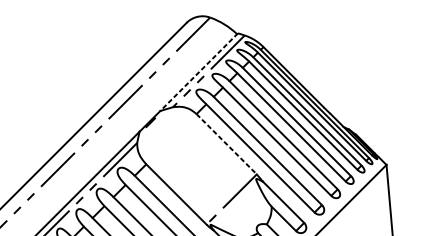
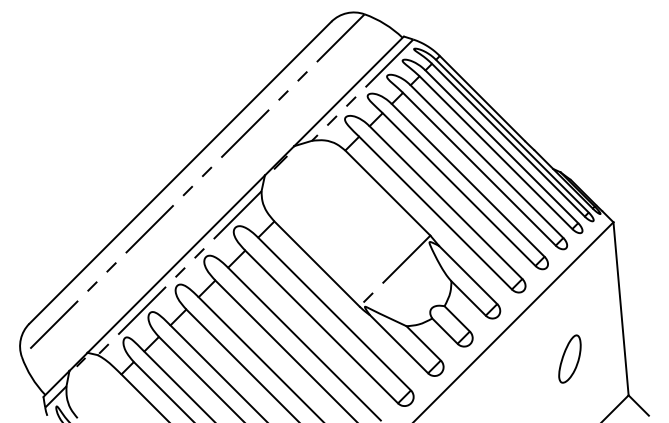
line: (199, 72) -> (349, 91), dashed -> solid
line: (227, 144) -> (388, 193), dashed -> solid

